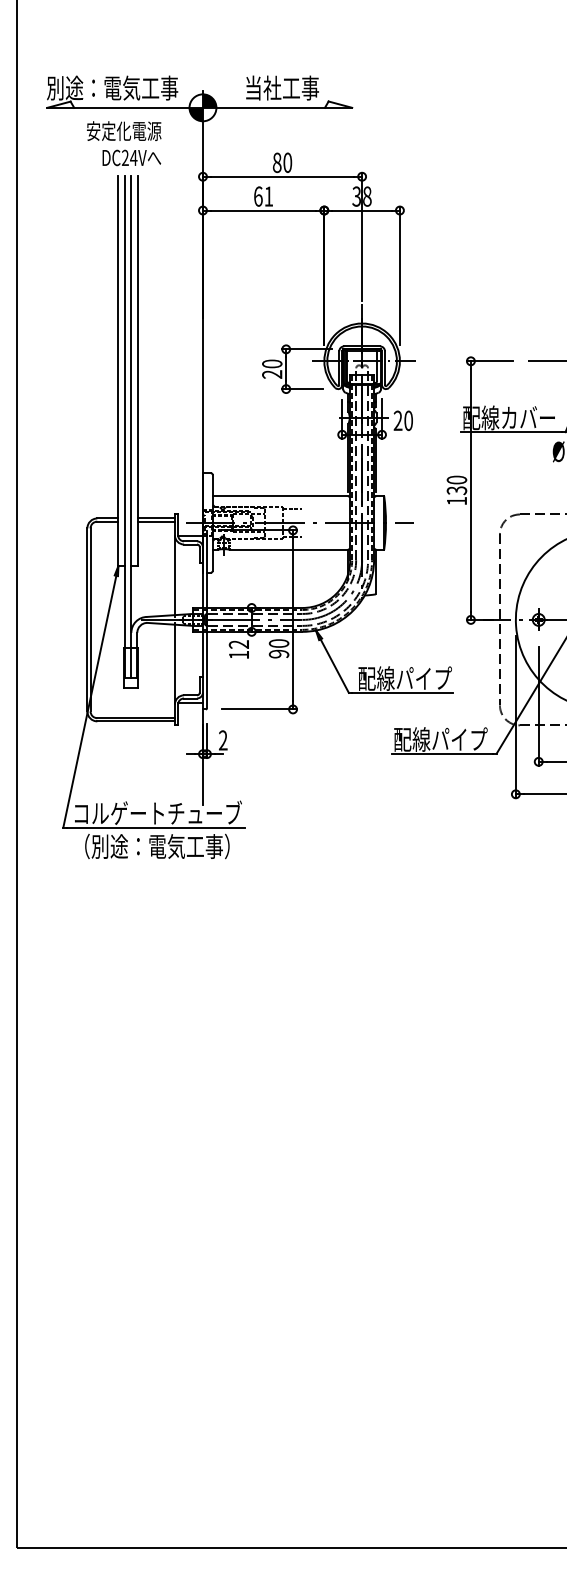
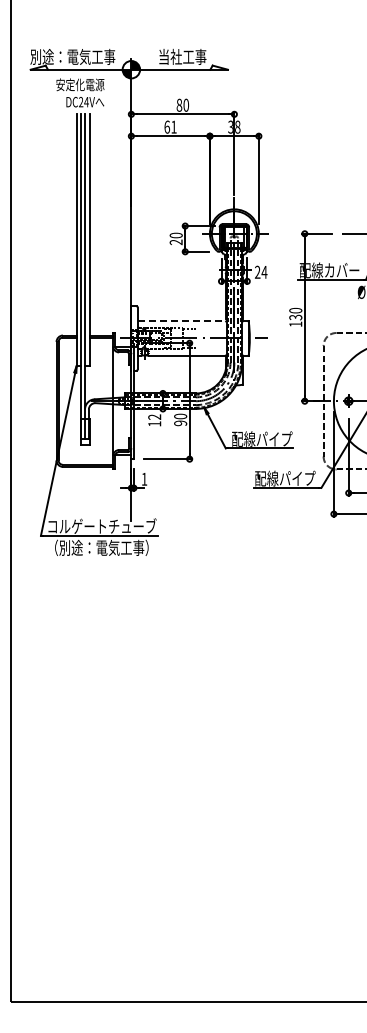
text: (408, 419) -> (264, 271), 20 -> 24
line: (280, 496) -> (181, 321), solid -> dashed
text: (223, 739) -> (144, 478), 2 -> 1

